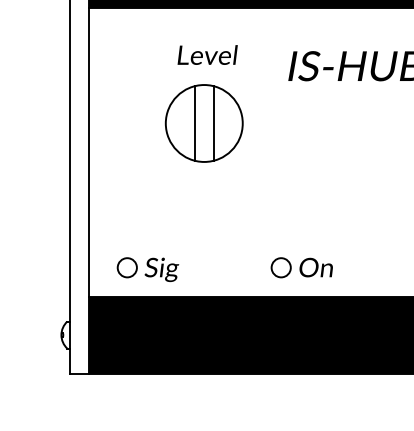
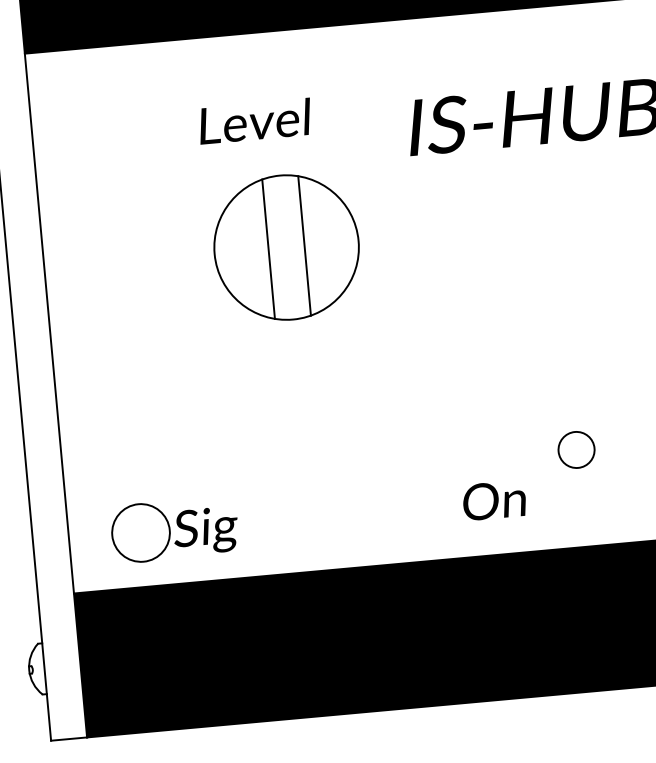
part: (203, 123) -> (285, 247), moved
circle: (126, 267) -> (139, 532), size x1.6
circle: (280, 267) -> (575, 449), moved

